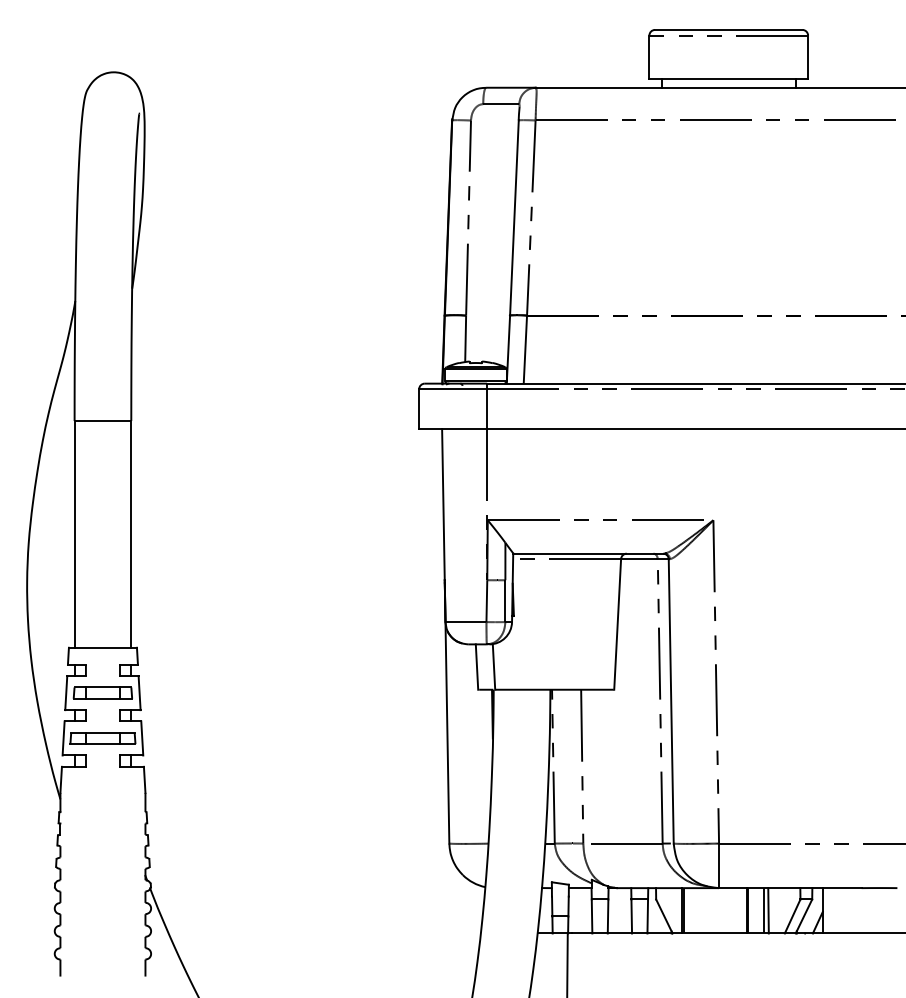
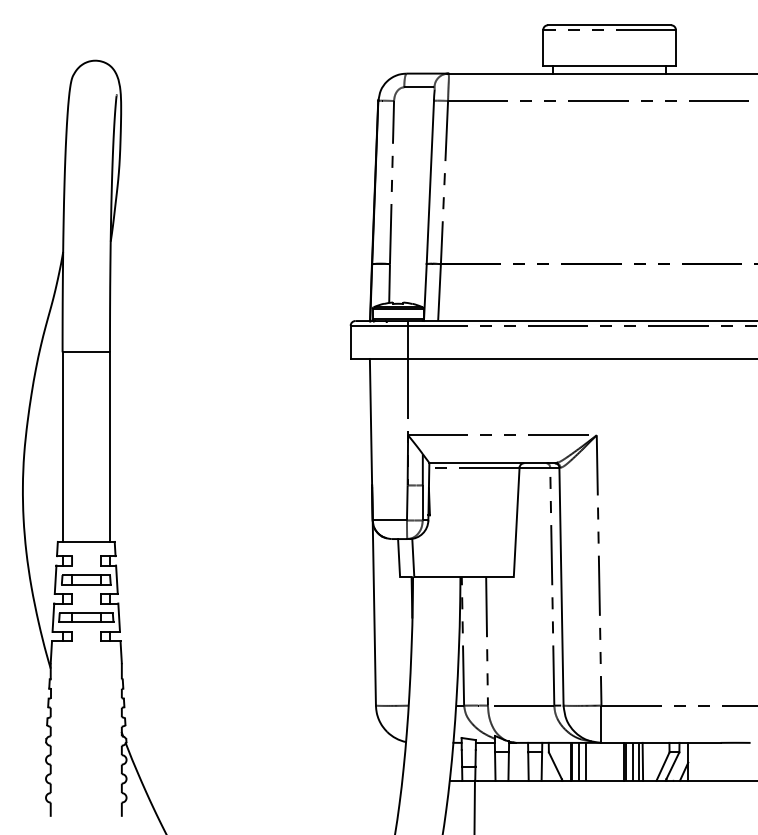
line: (692, 910) -> (579, 761), added
line: (700, 910) -> (585, 761), added
line: (756, 910) -> (632, 761), added

